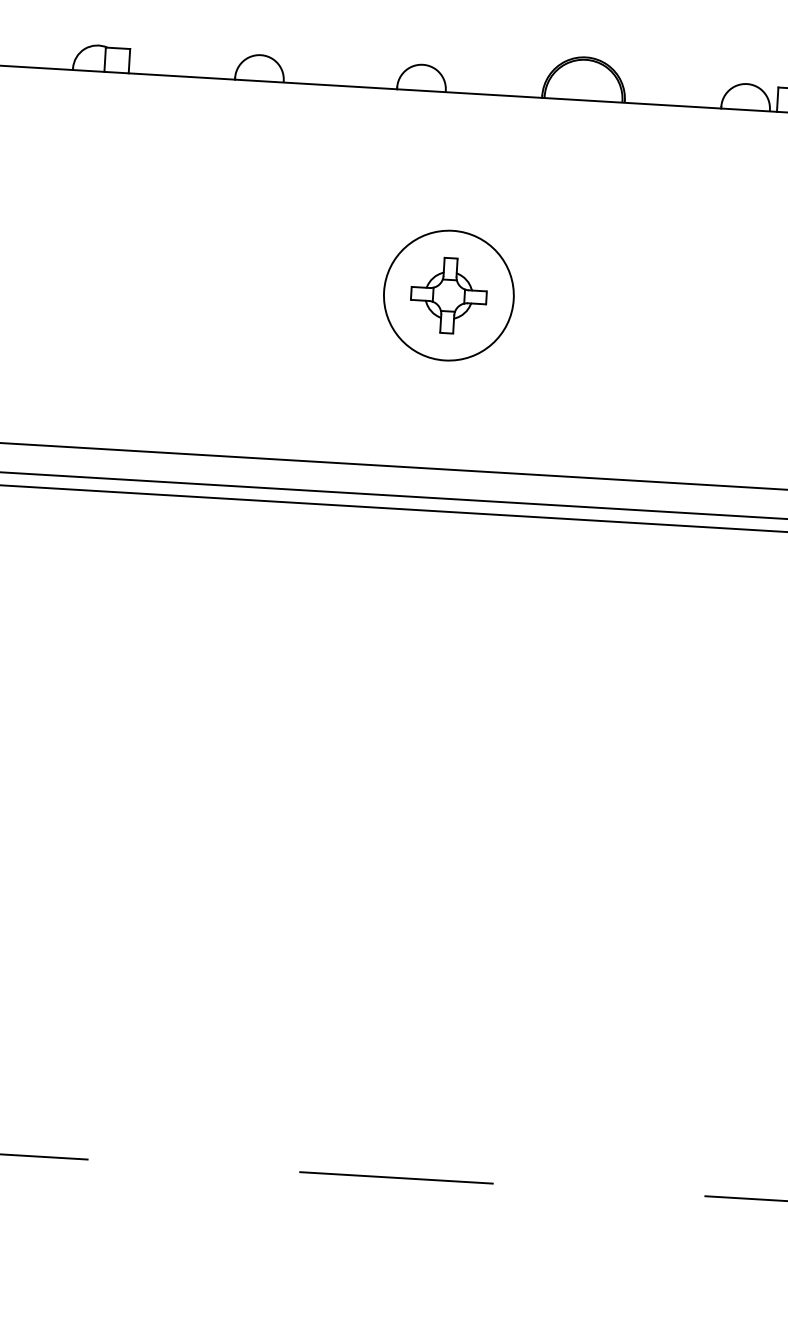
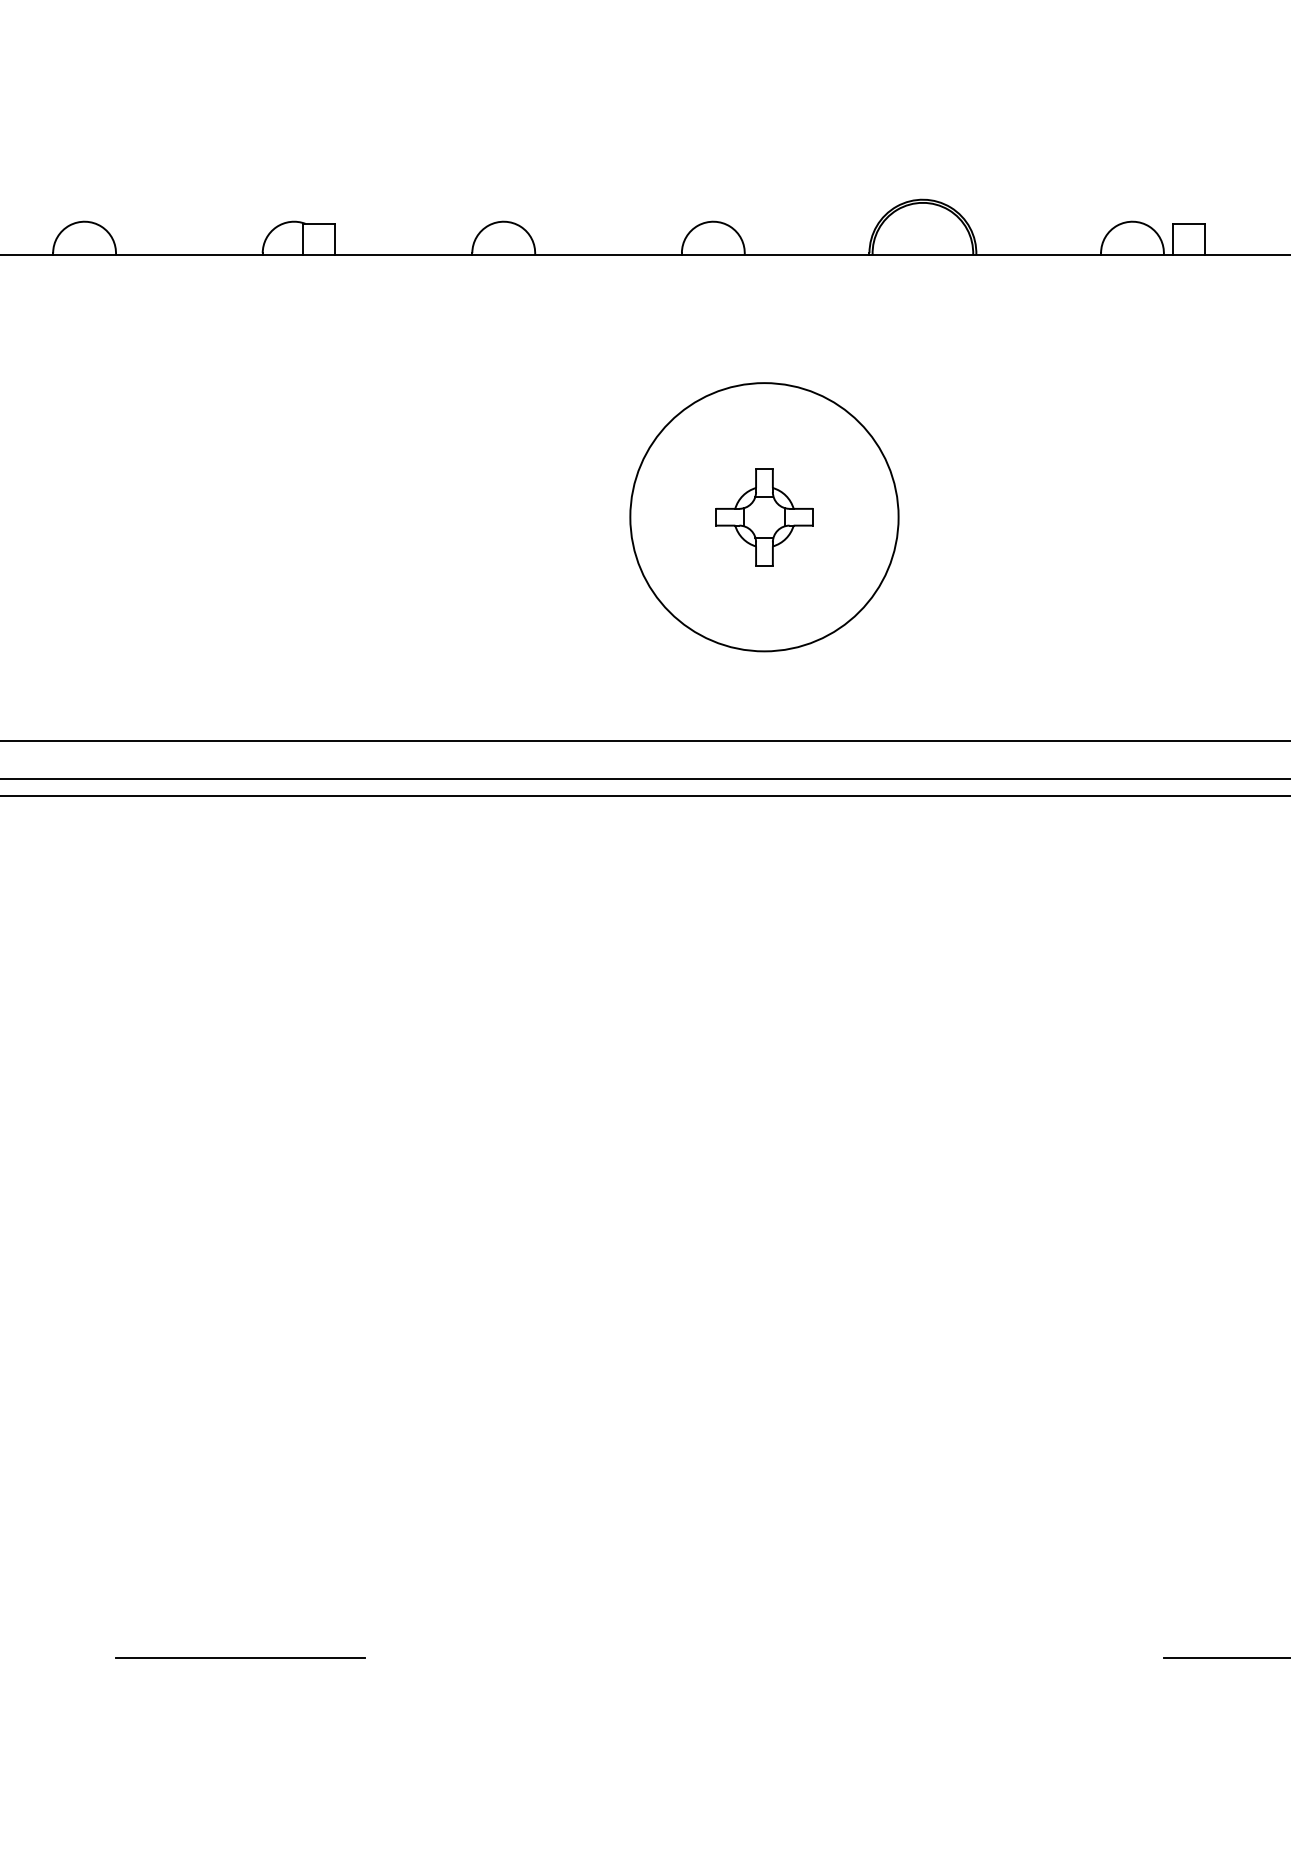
circle: (448, 295) -> (764, 517), size x1.6
line: (395, 1178) -> (763, 1658), removed

